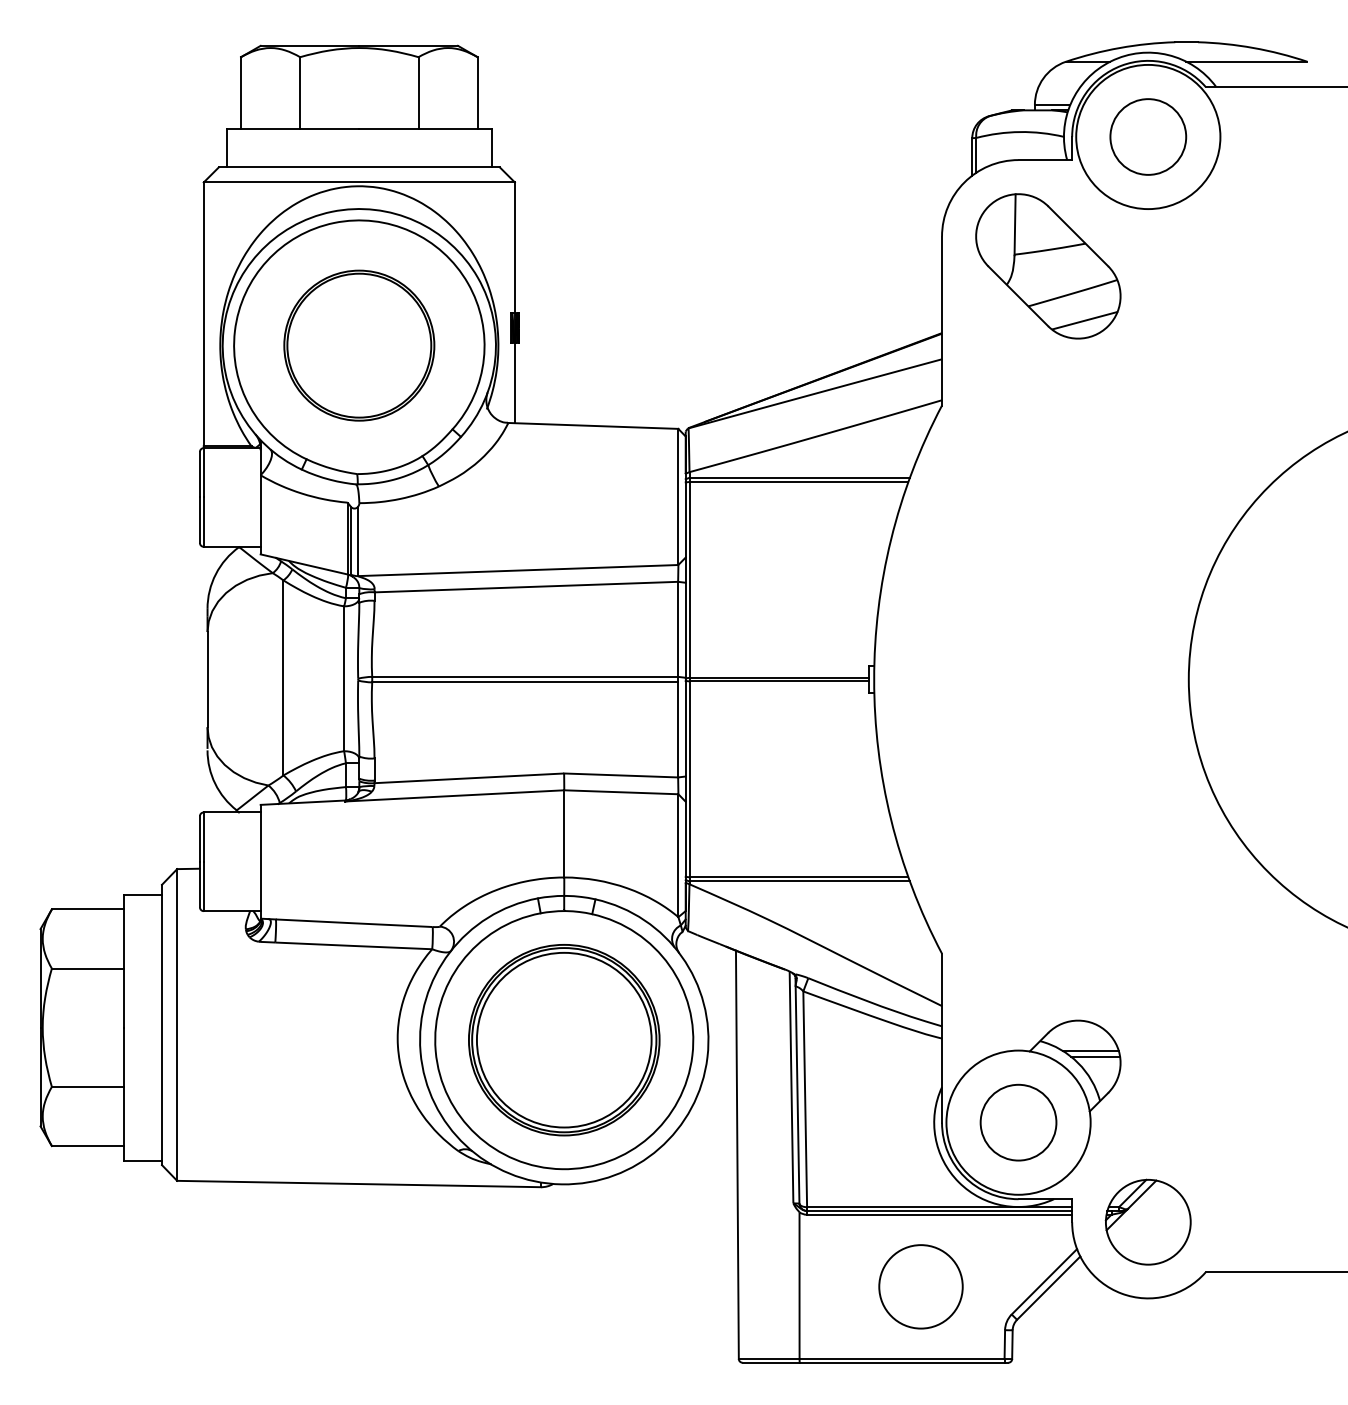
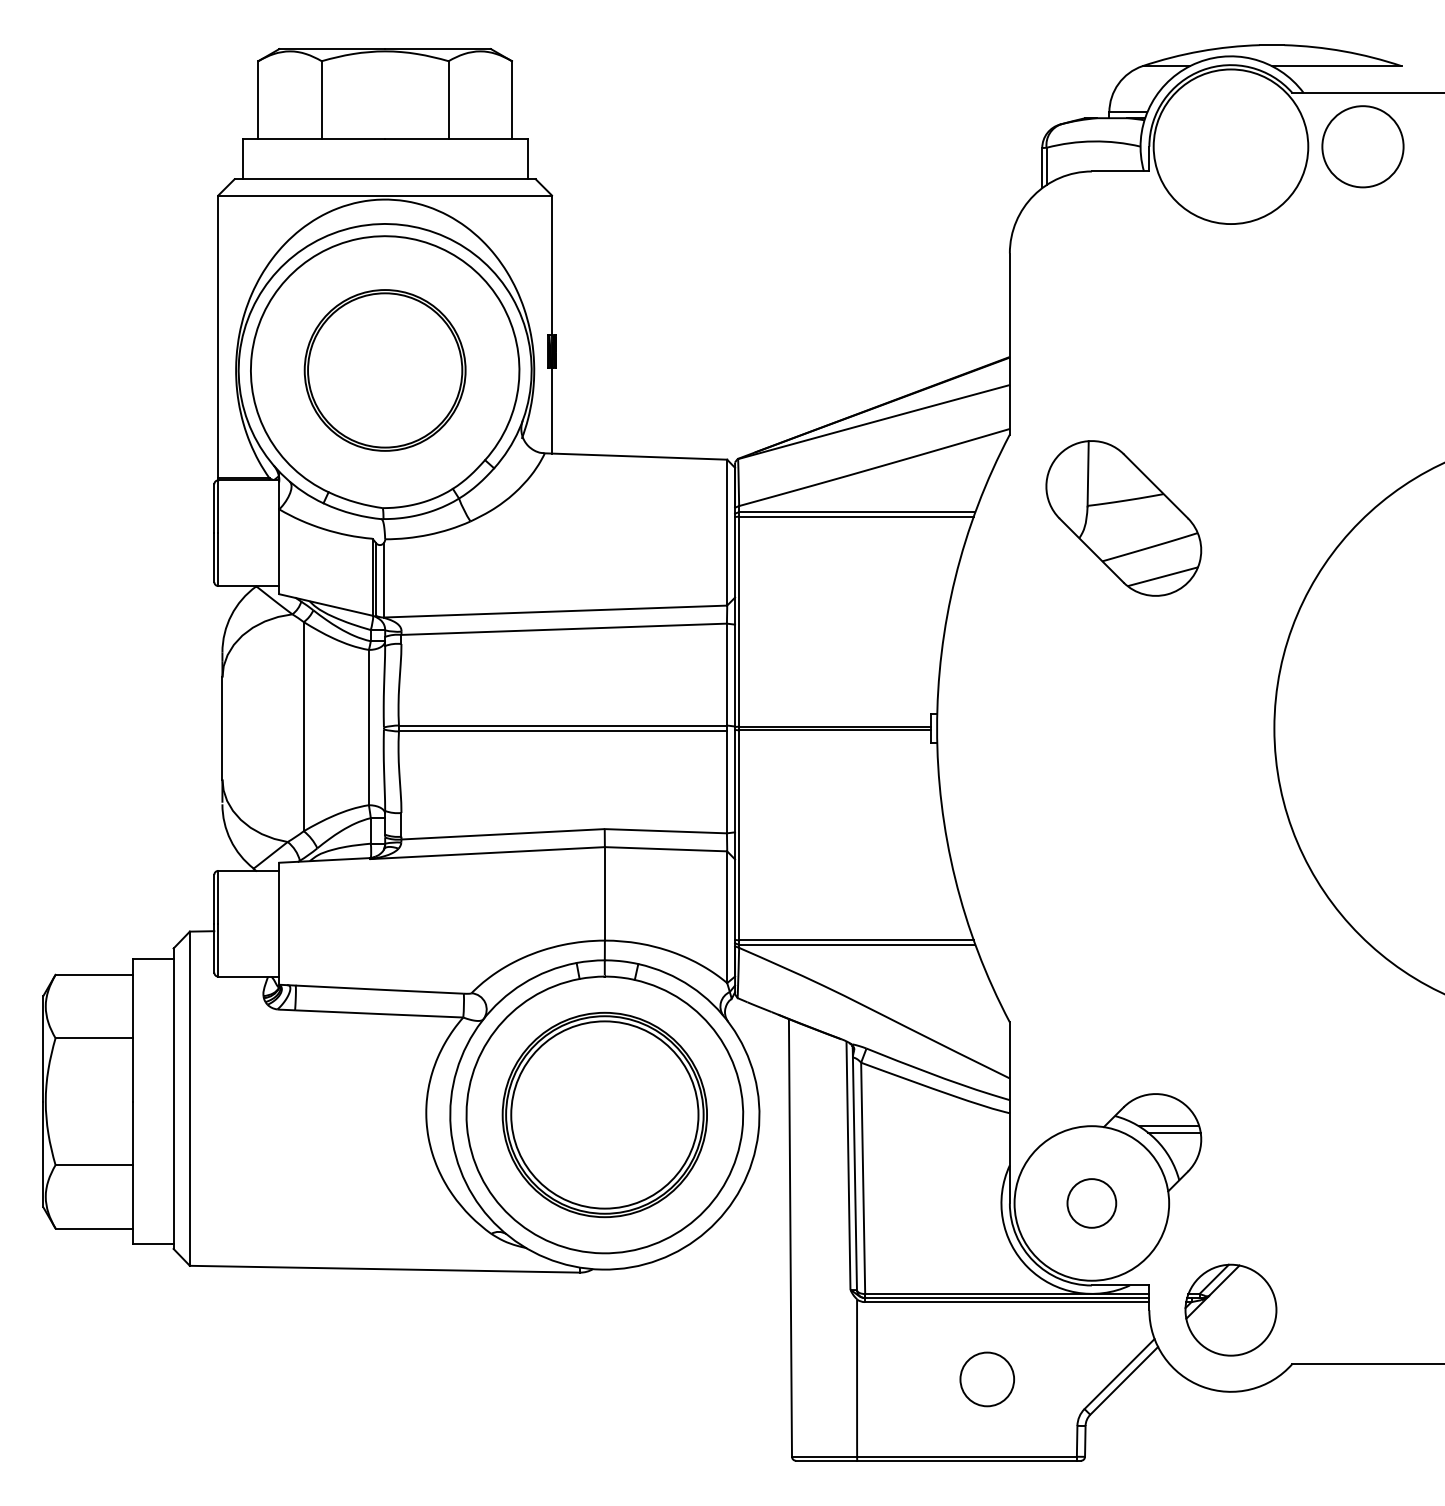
circle: (1147, 136) -> (1362, 146), moved
part: (1048, 266) -> (1123, 518), moved
circle: (1018, 1122) -> (1091, 1203), size x0.6
circle: (921, 1286) -> (987, 1379), size x0.6

